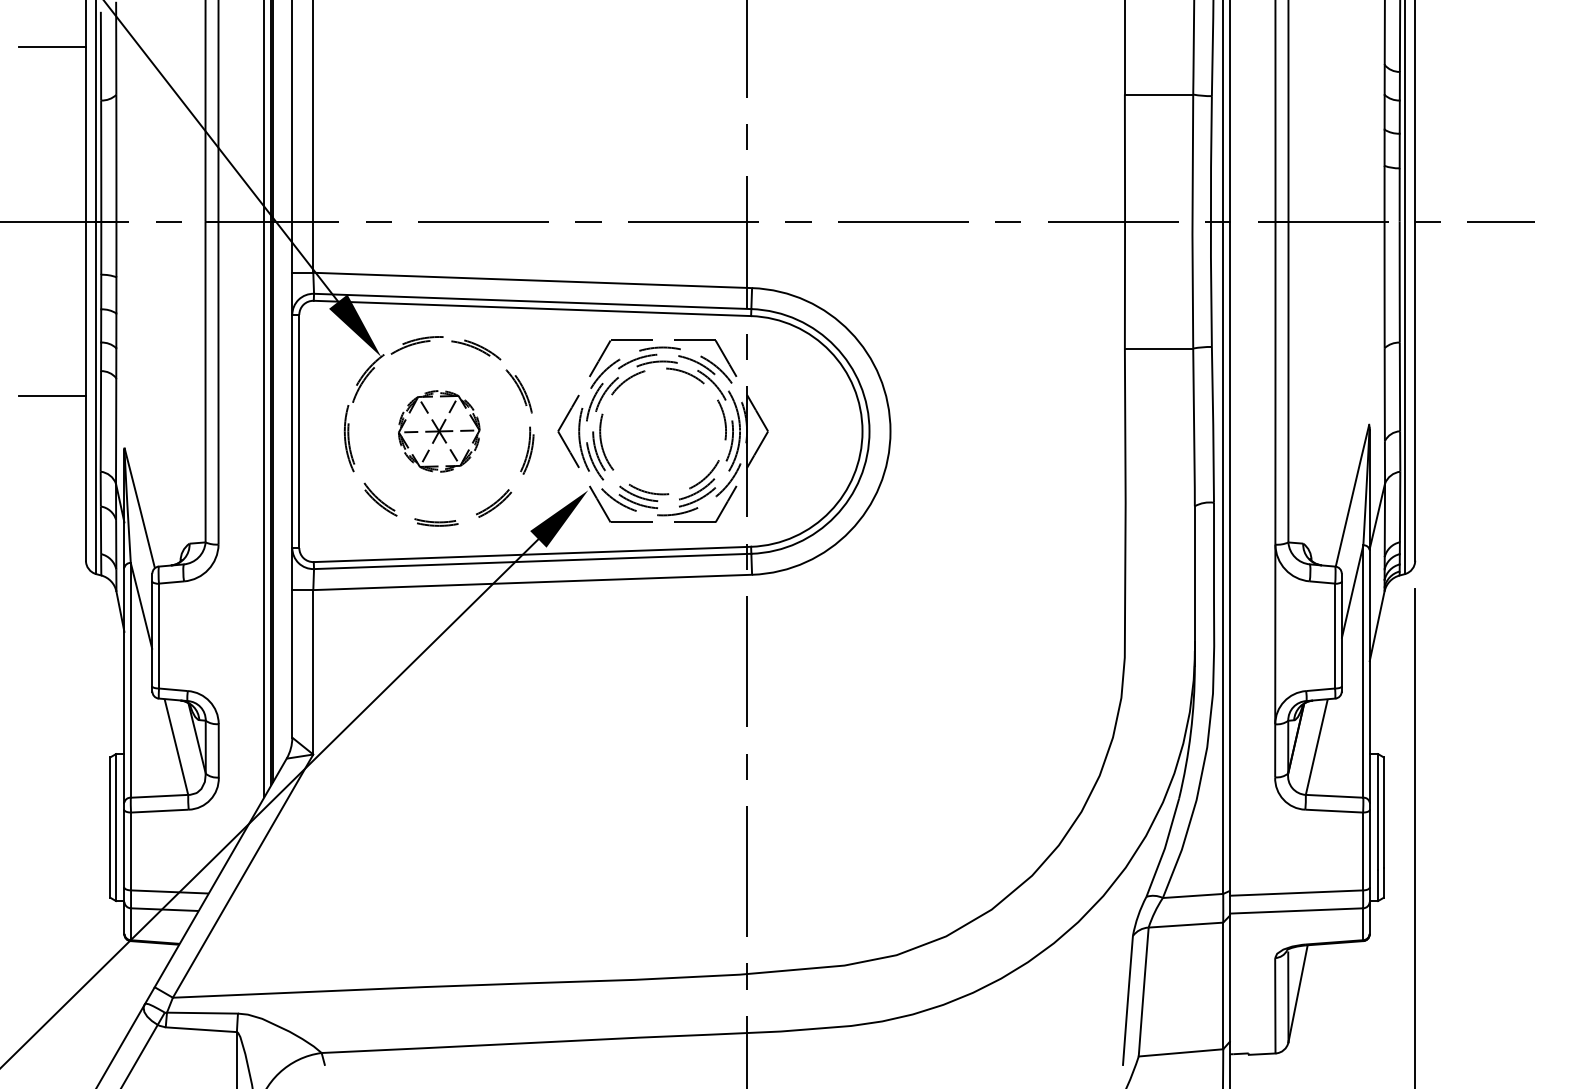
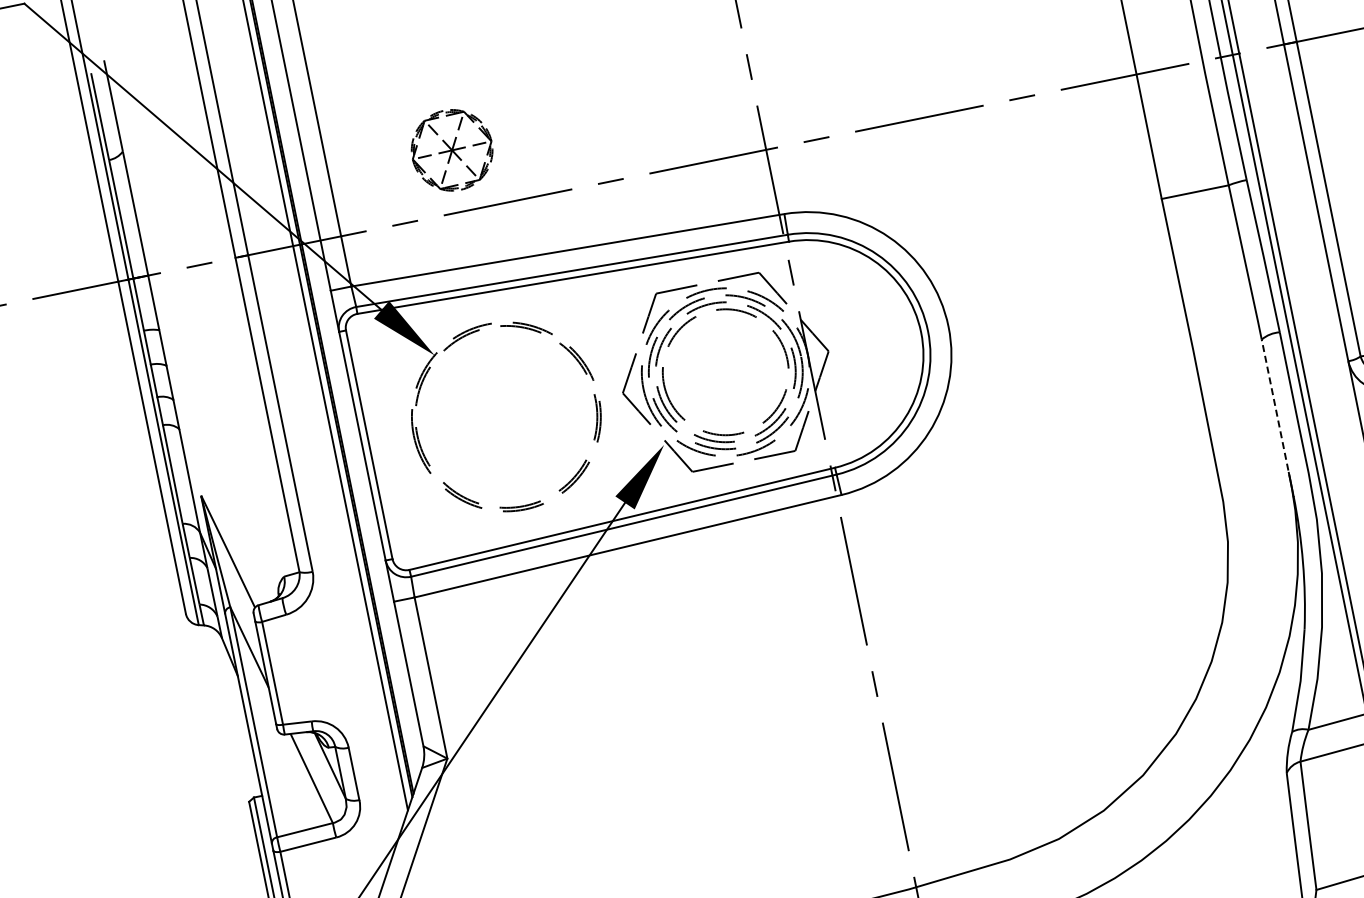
line: (52, 46) -> (50, 116), removed
line: (52, 396) -> (120, 459), removed
part: (439, 431) -> (452, 150), moved
line: (1194, 578) -> (1275, 410), solid -> dashed

